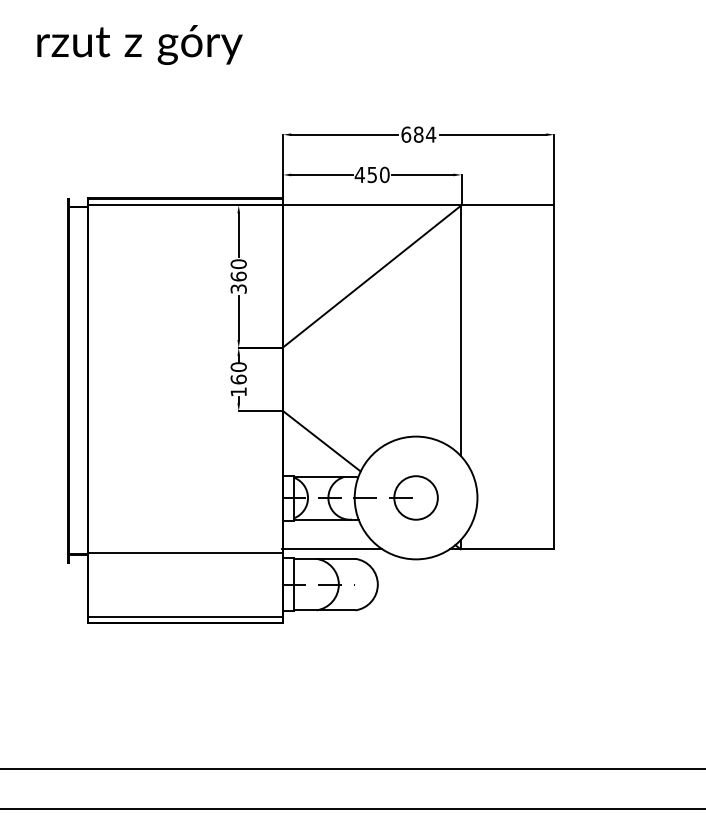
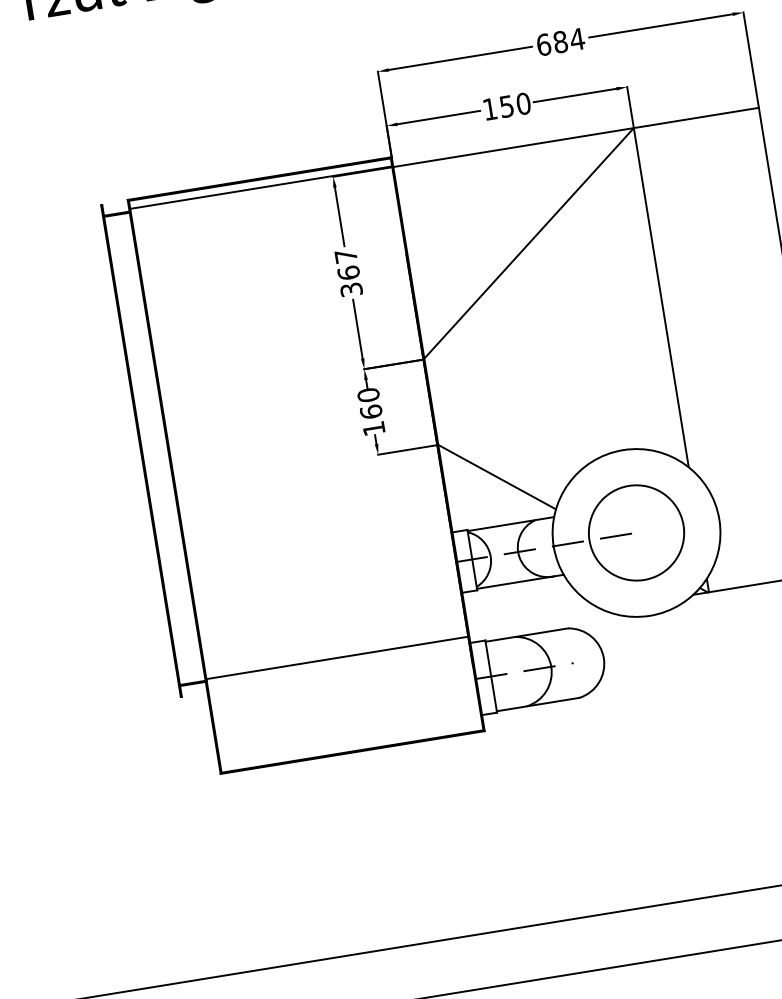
text: (359, 174) -> (489, 108), 450 -> 150
text: (238, 264) -> (345, 256), 360 -> 367
circle: (415, 497) -> (635, 532), size x1.6
line: (332, 549) -> (534, 620), removed
line: (185, 616) -> (351, 743), removed

